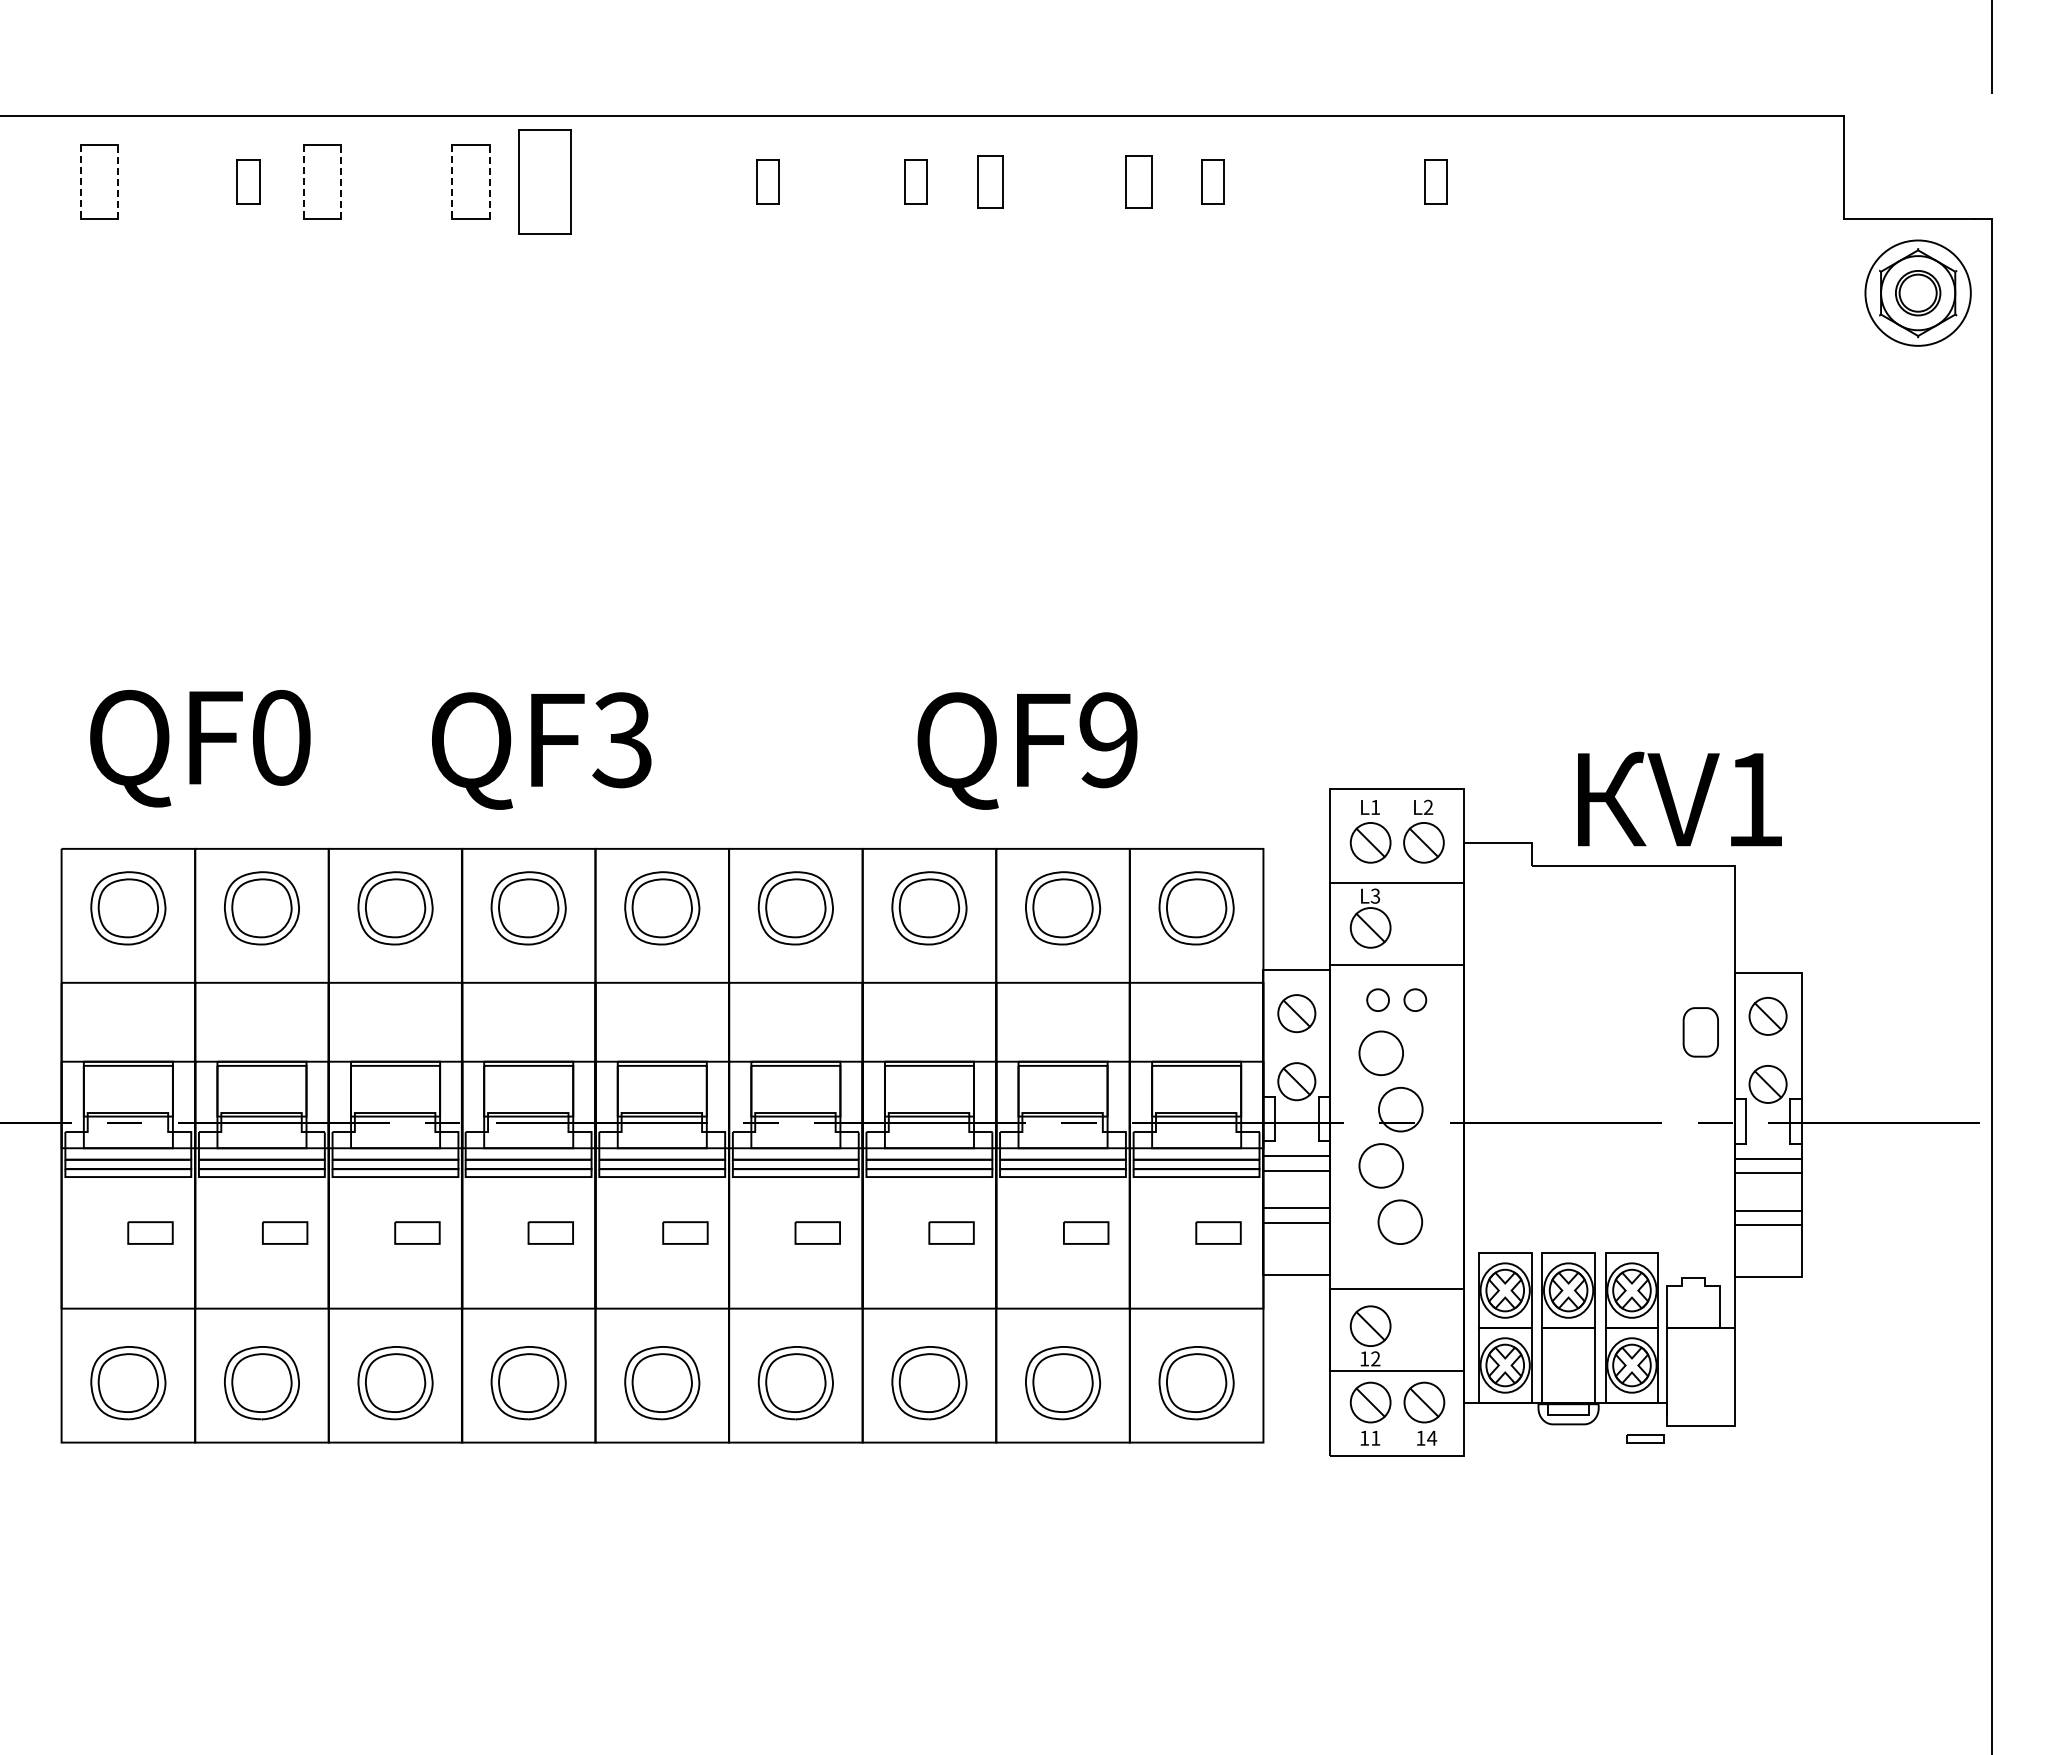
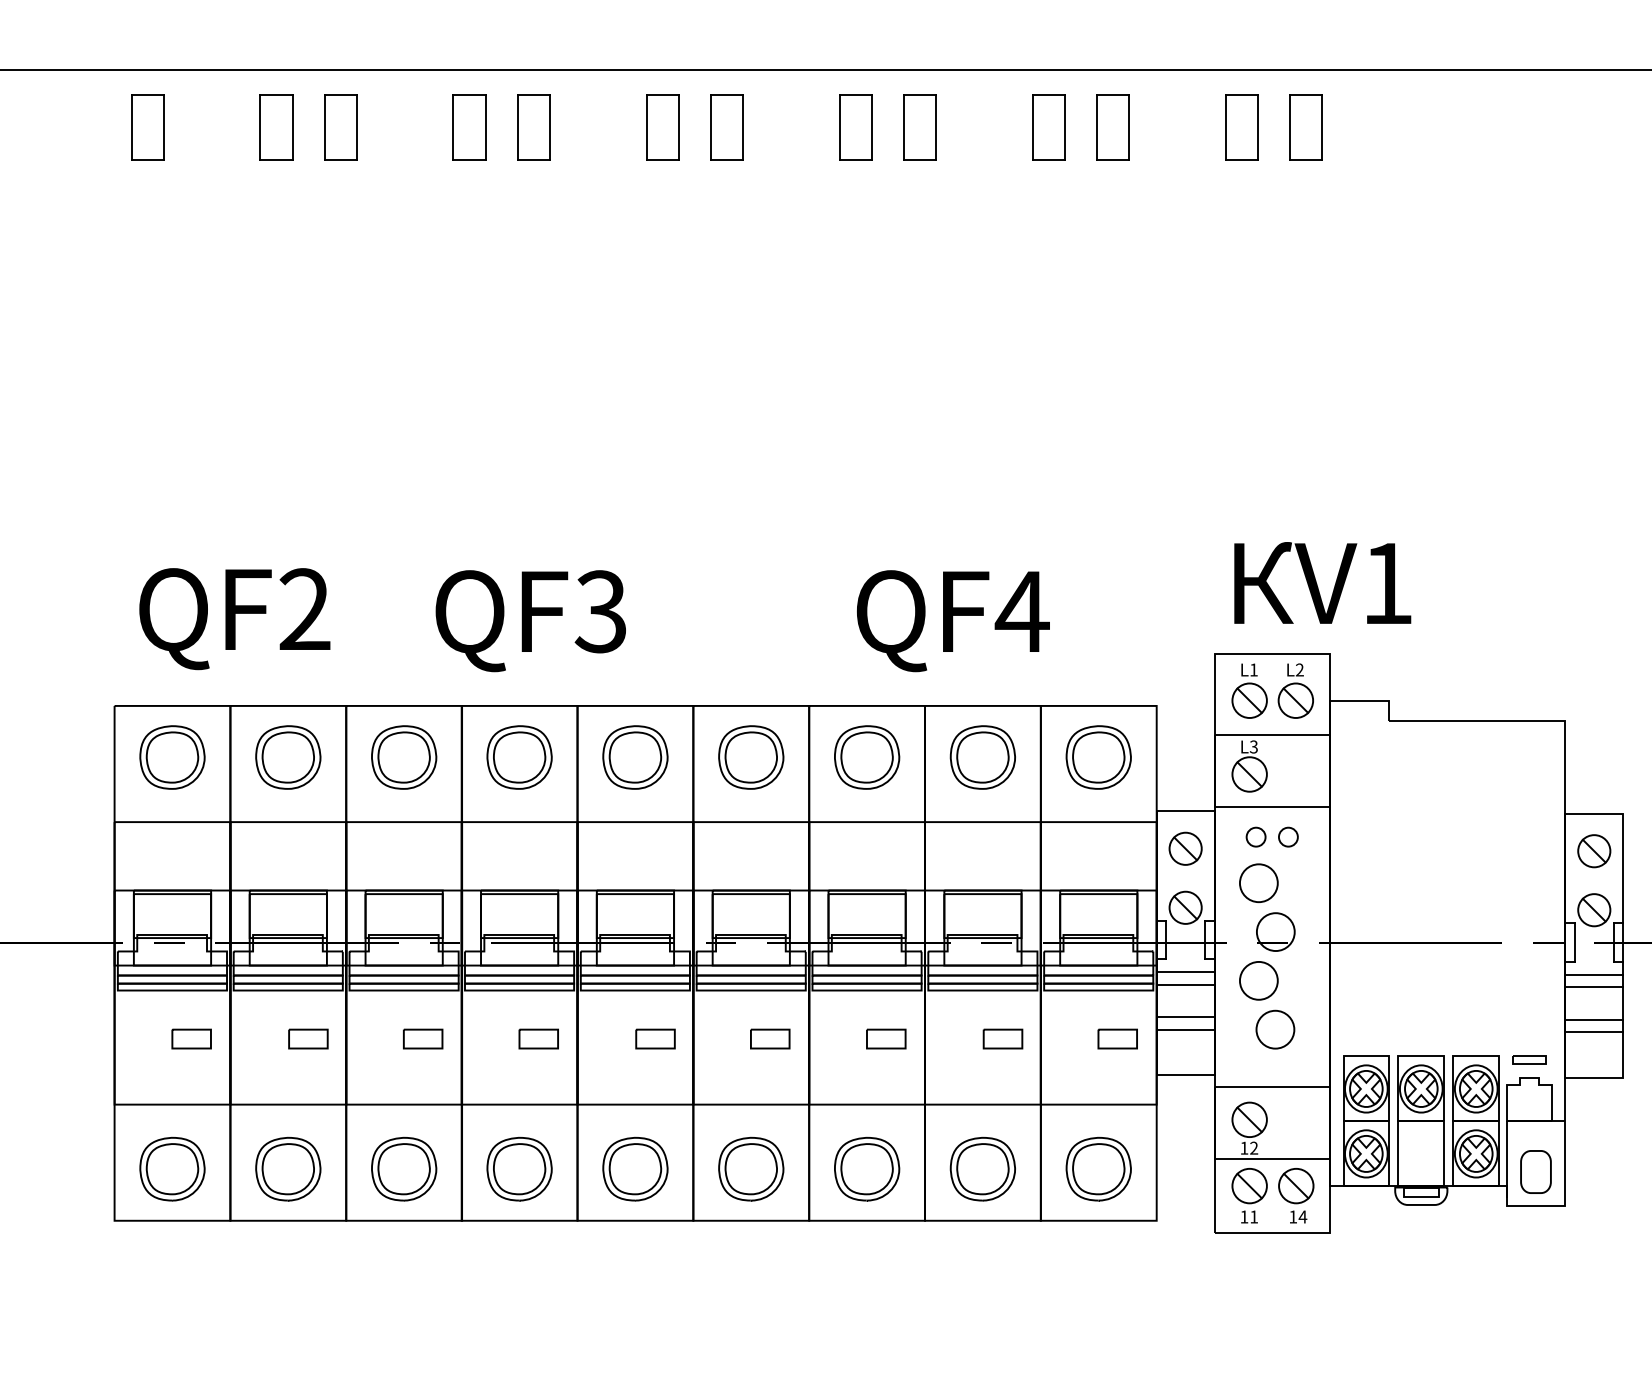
line: (118, 181) -> (163, 127), dashed -> solid
part: (248, 181) -> (276, 127), size x1.67
line: (341, 181) -> (357, 127), dashed -> solid
line: (489, 181) -> (485, 127), dashed -> solid
part: (545, 181) -> (534, 127), size x0.71
part: (693, 181) -> (662, 127), added
part: (767, 181) -> (726, 127), size x1.67
part: (916, 181) -> (855, 127), size x1.67
part: (990, 181) -> (920, 127), size x1.43
part: (1138, 181) -> (1048, 127), size x1.43
part: (1213, 181) -> (1113, 127), size x1.67
part: (1361, 181) -> (1241, 127), added
part: (1435, 181) -> (1305, 127), size x1.67
line: (81, 182) -> (131, 128), dashed -> solid
line: (303, 182) -> (324, 128), dashed -> solid
line: (452, 182) -> (453, 128), dashed -> solid
text: (280, 737) -> (304, 609), QF0 -> QF2
text: (1108, 740) -> (1022, 611), QF9 -> QF4
text: (1679, 798) -> (1322, 582), moved
part: (1700, 1032) -> (1535, 1172), moved
part: (1645, 1438) -> (1529, 1059), moved

